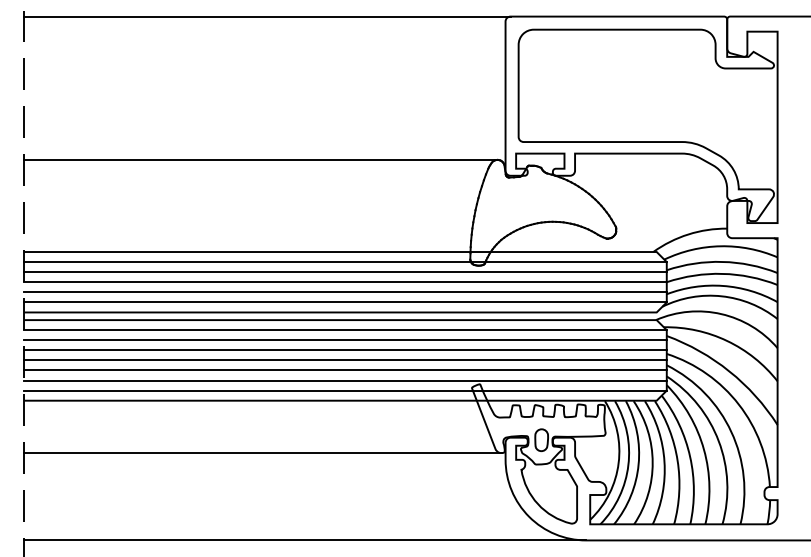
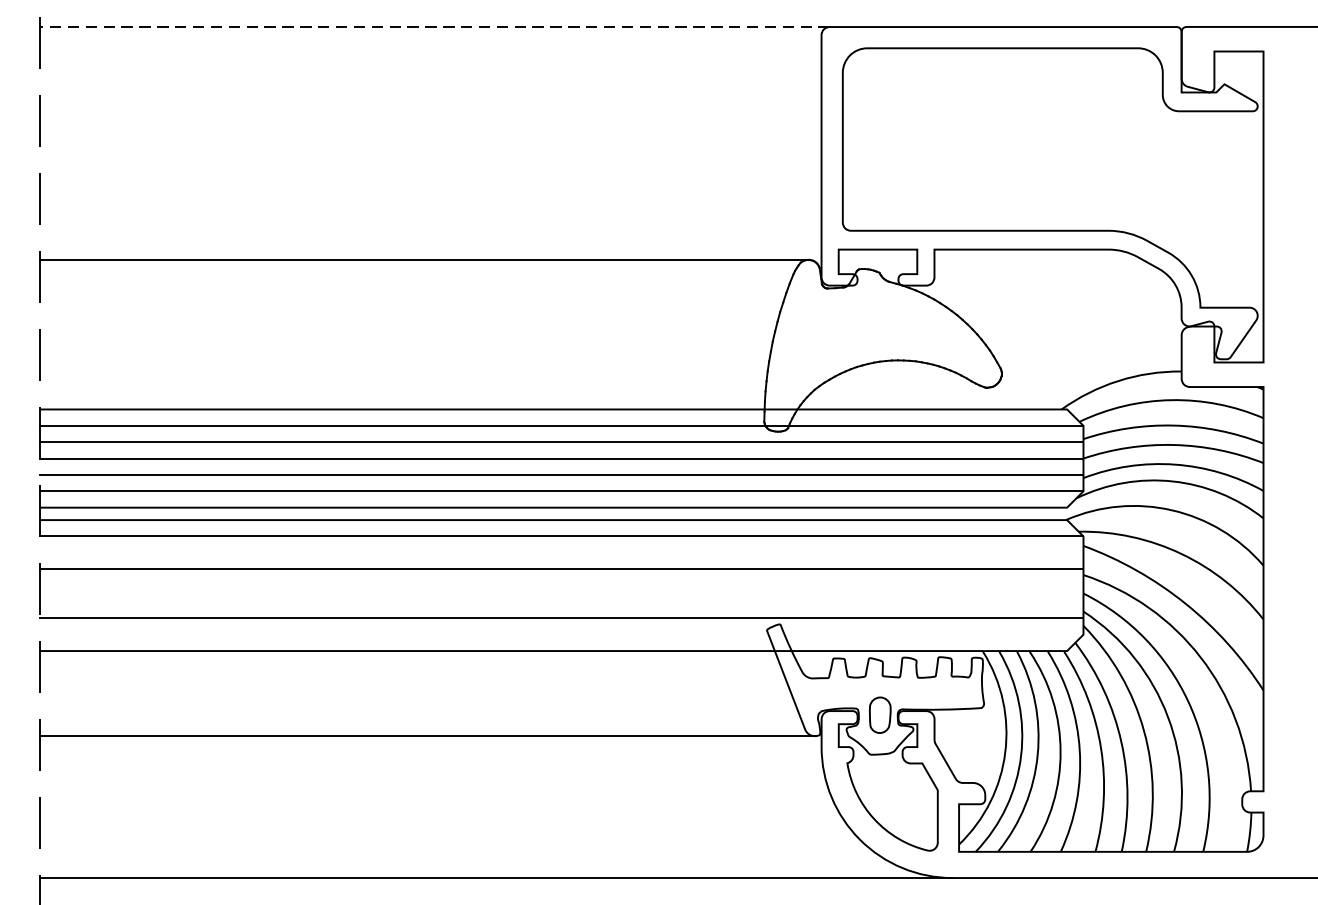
line: (266, 16) -> (433, 26), solid -> dashed
line: (345, 340) -> (561, 553), removed
line: (345, 360) -> (561, 585), removed
line: (345, 370) -> (561, 601), removed
line: (345, 390) -> (561, 634), removed

